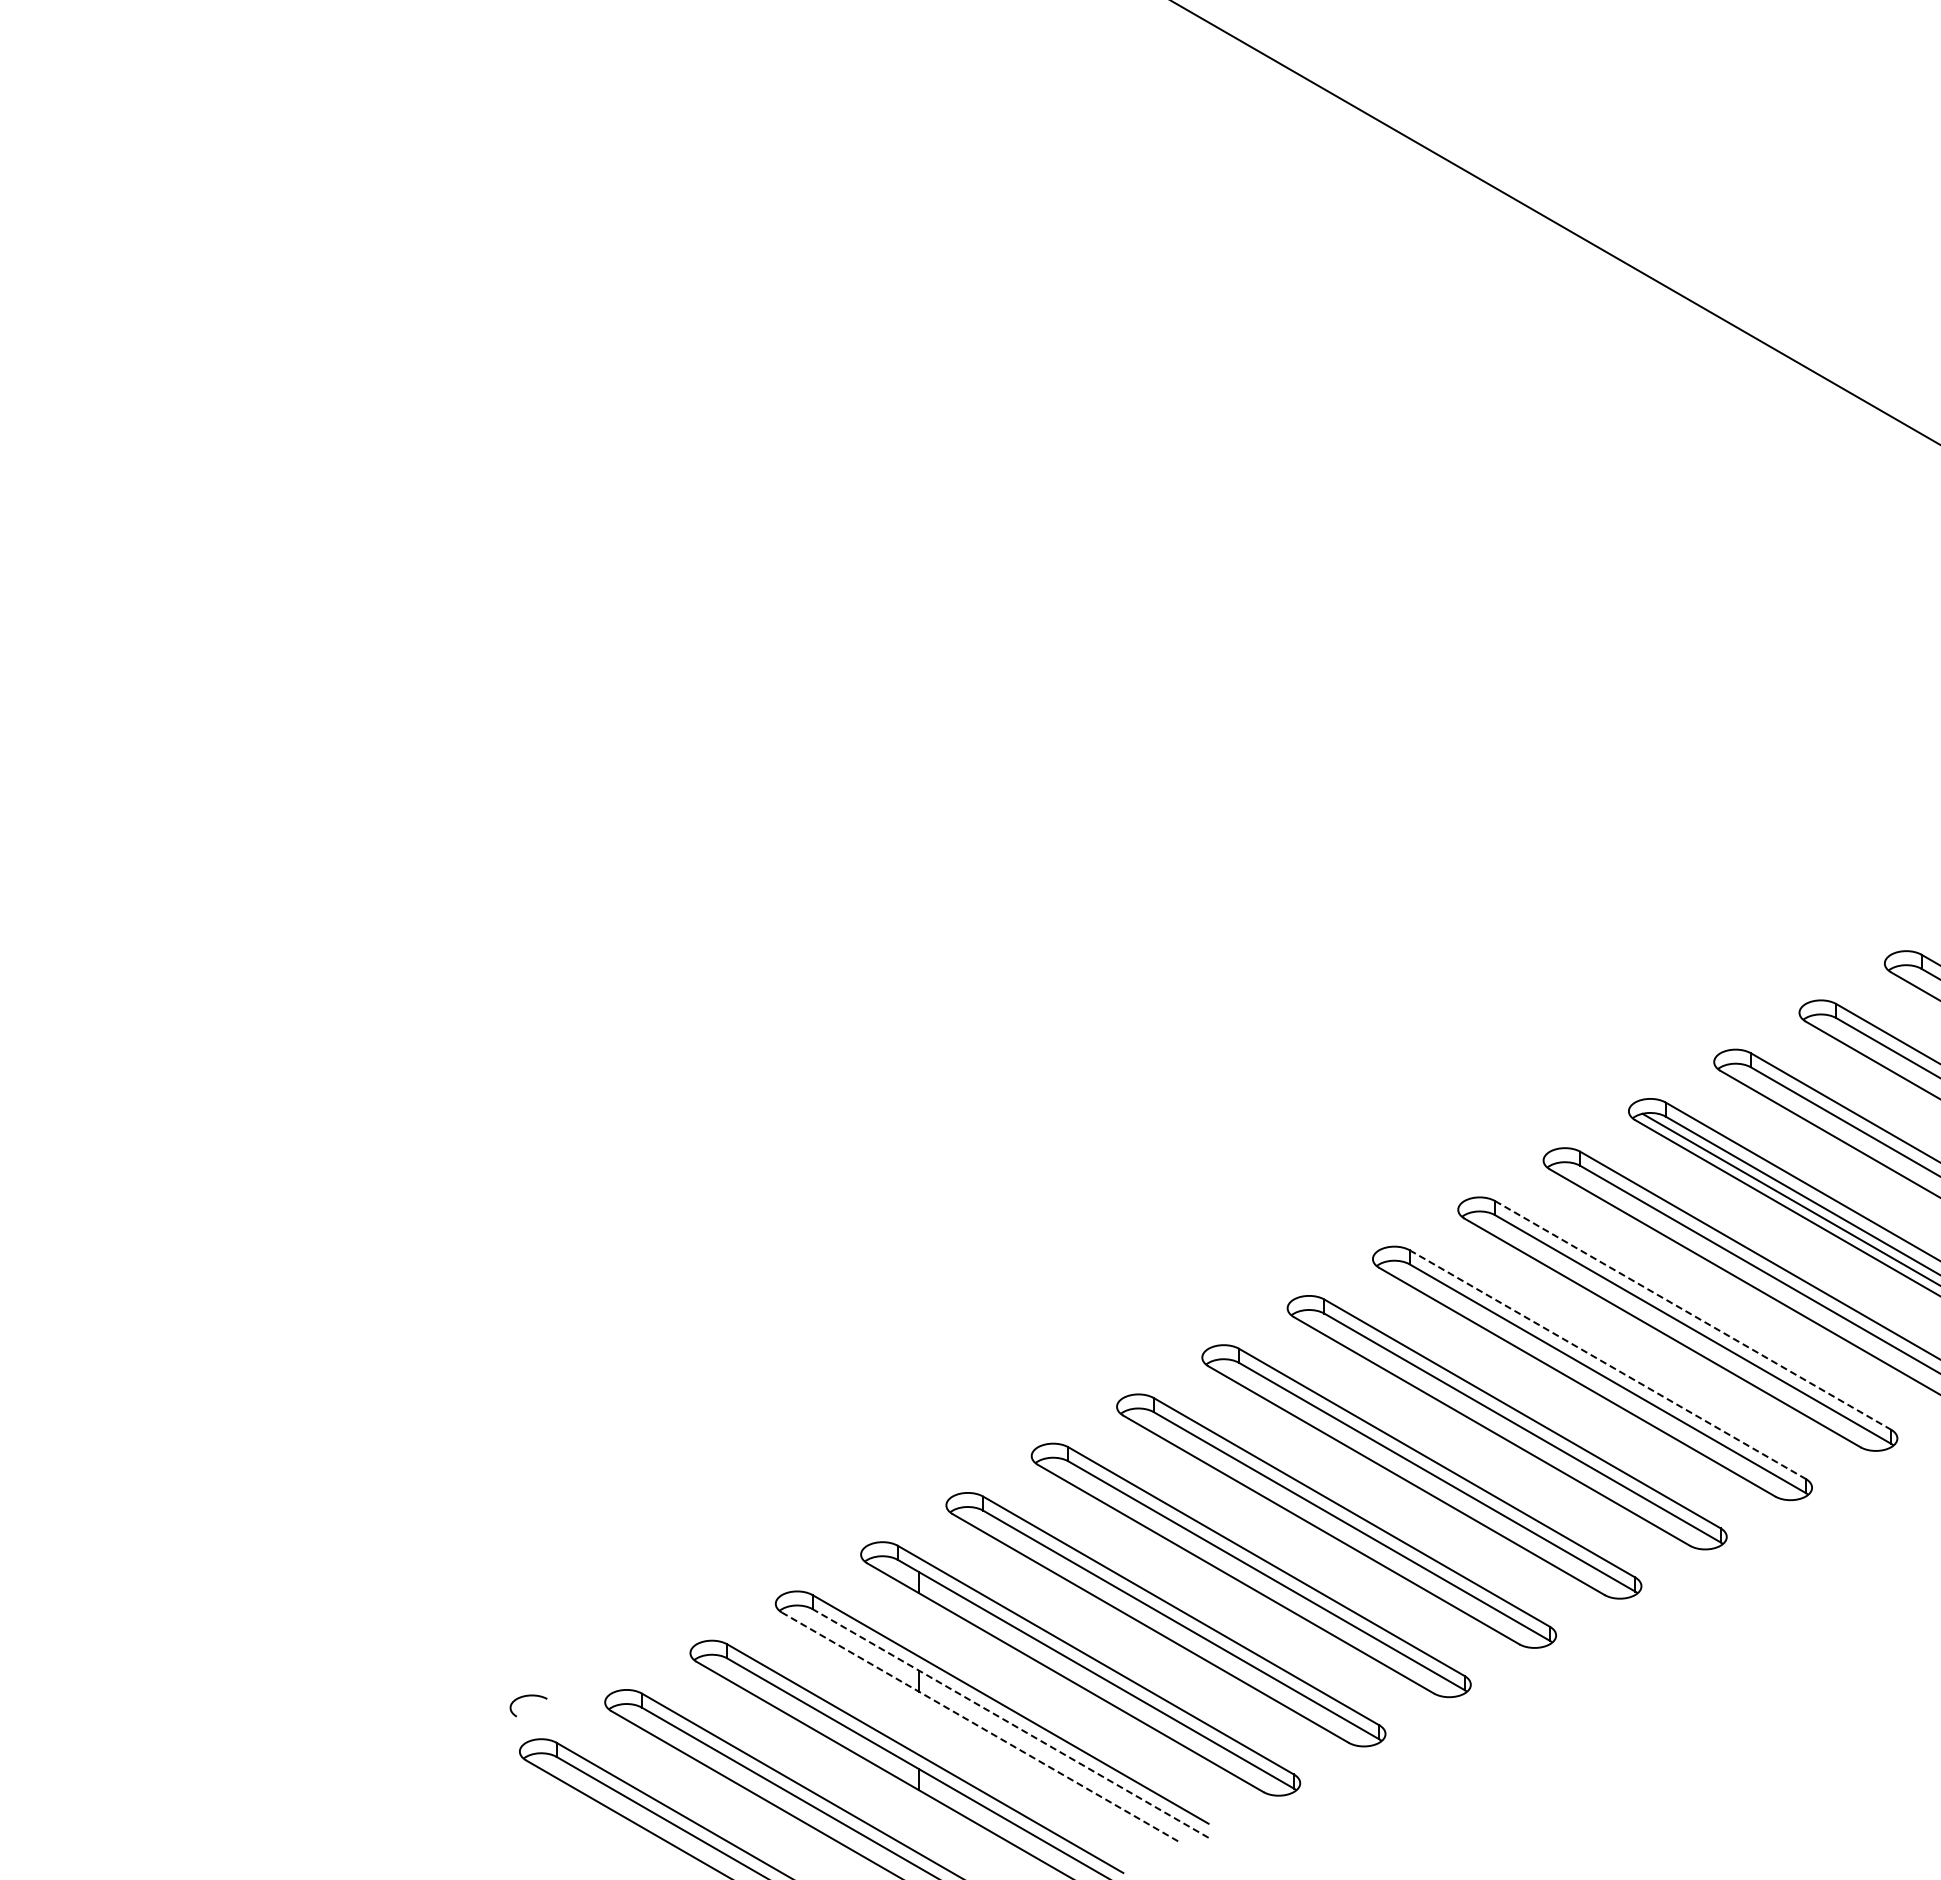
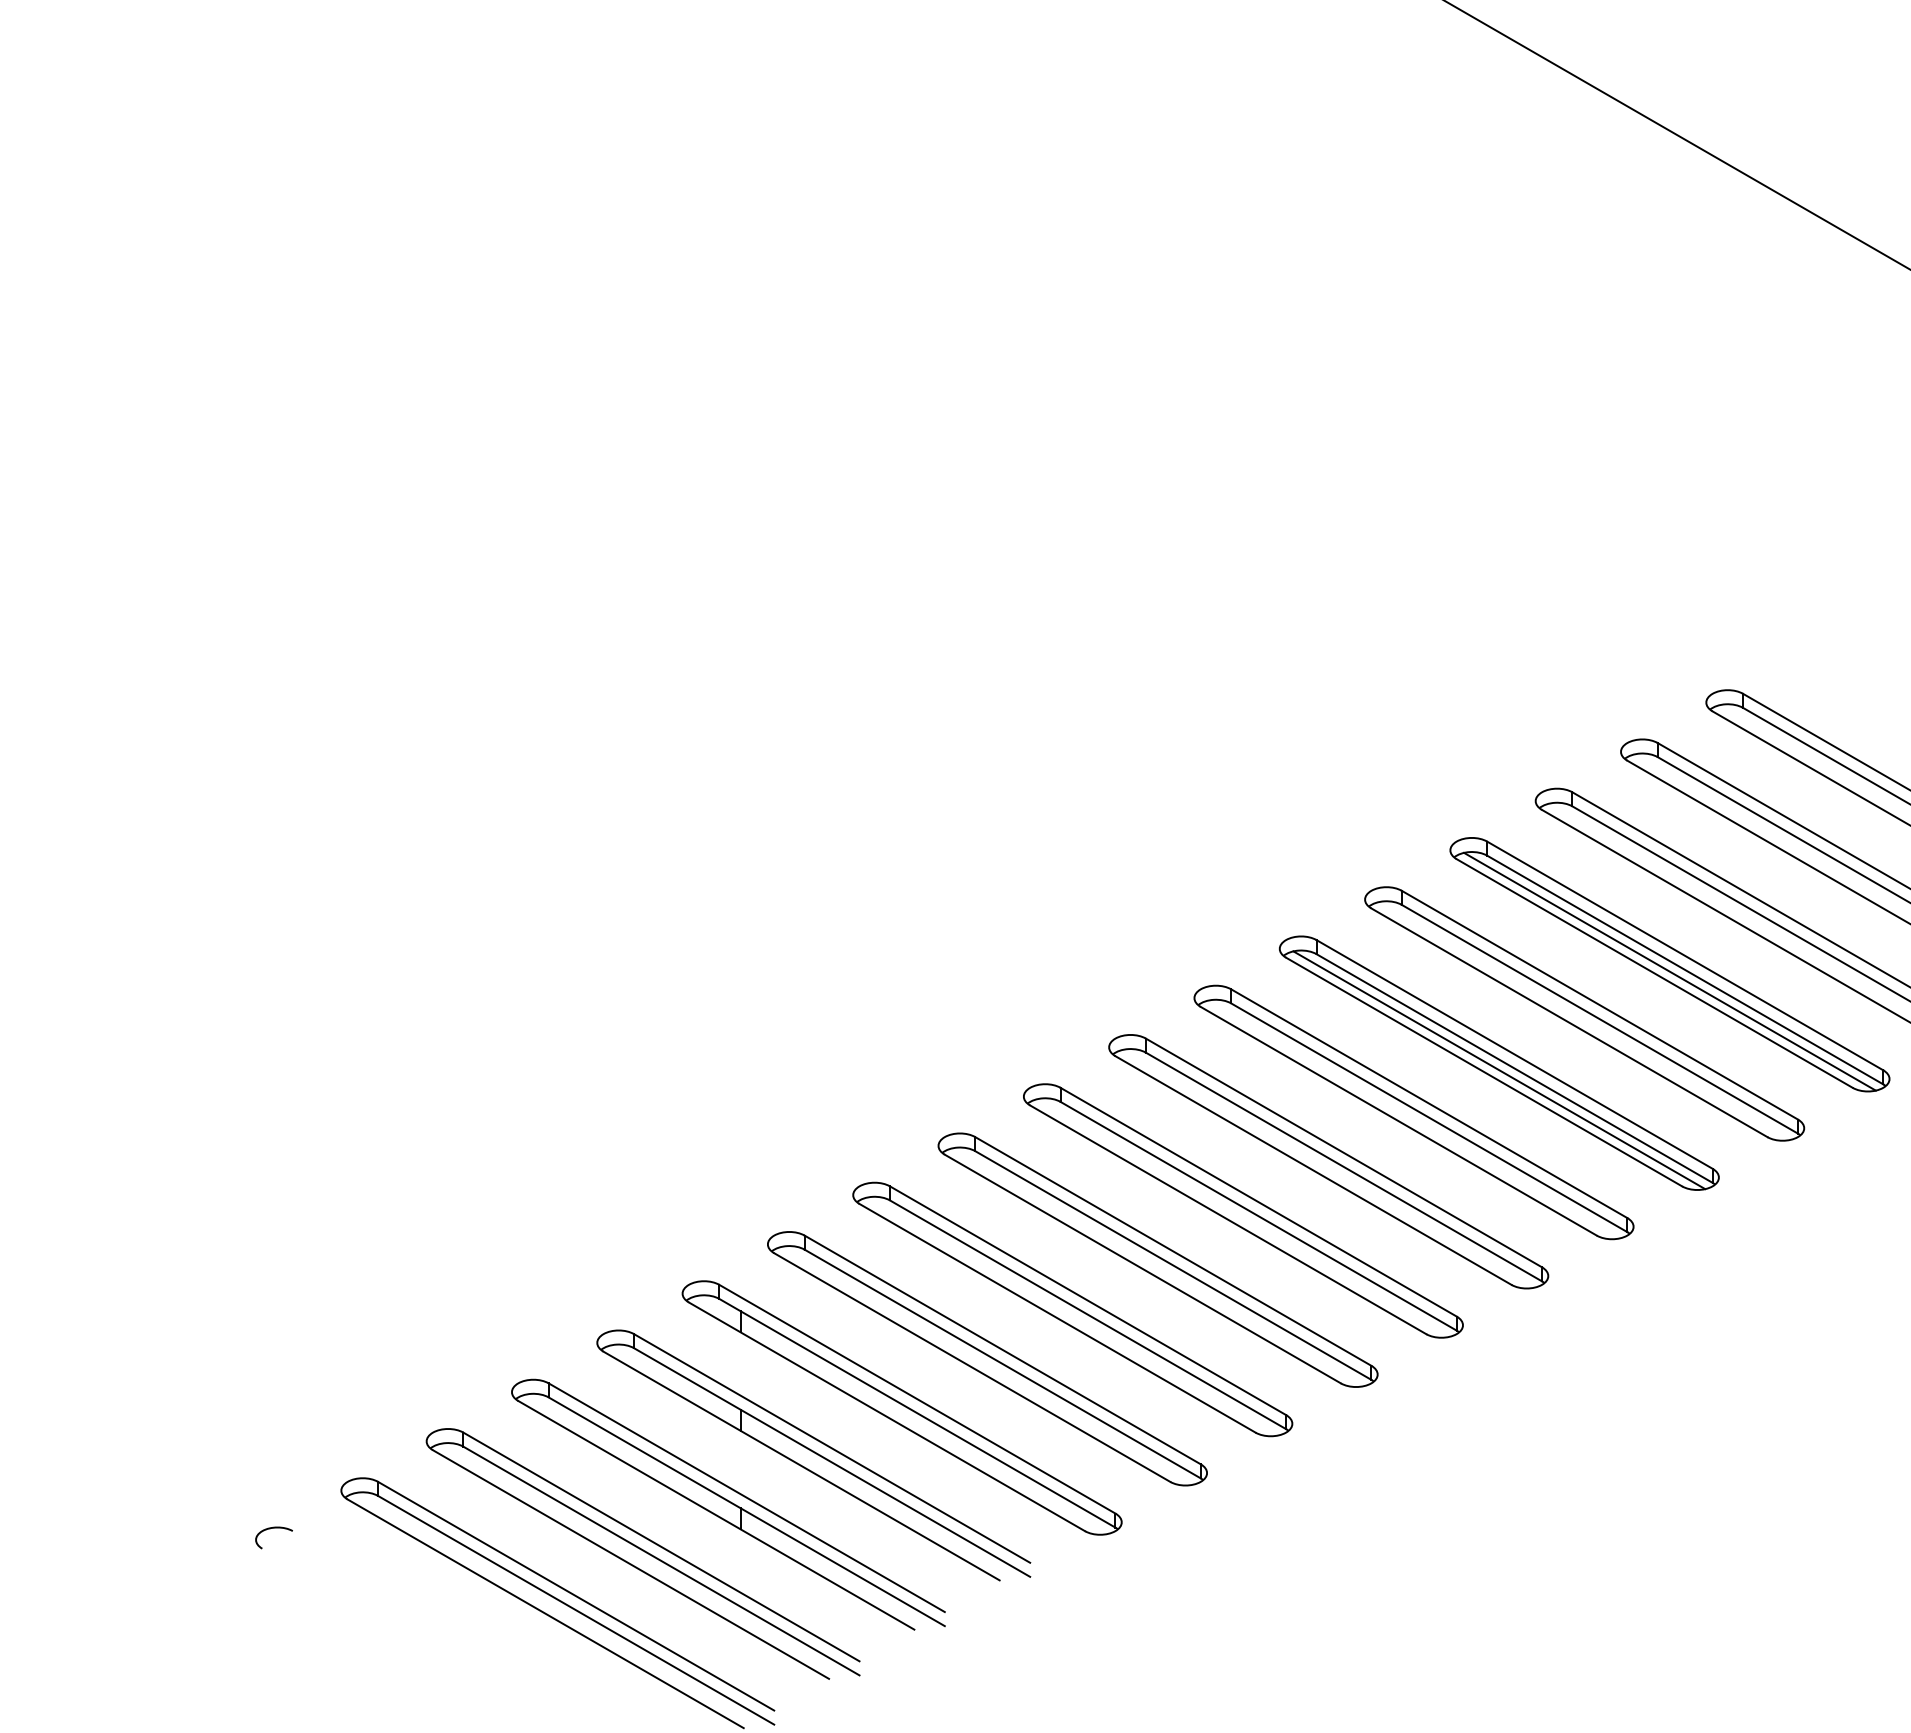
line: (1693, 1315) -> (1515, 1054), dashed -> solid
line: (1677, 1331) -> (1499, 1070), added
line: (1607, 1364) -> (1429, 1103), dashed -> solid
curve: (524, 1697) -> (270, 1529), moved
line: (1010, 1723) -> (832, 1462), dashed -> solid
line: (980, 1727) -> (802, 1466), dashed -> solid

